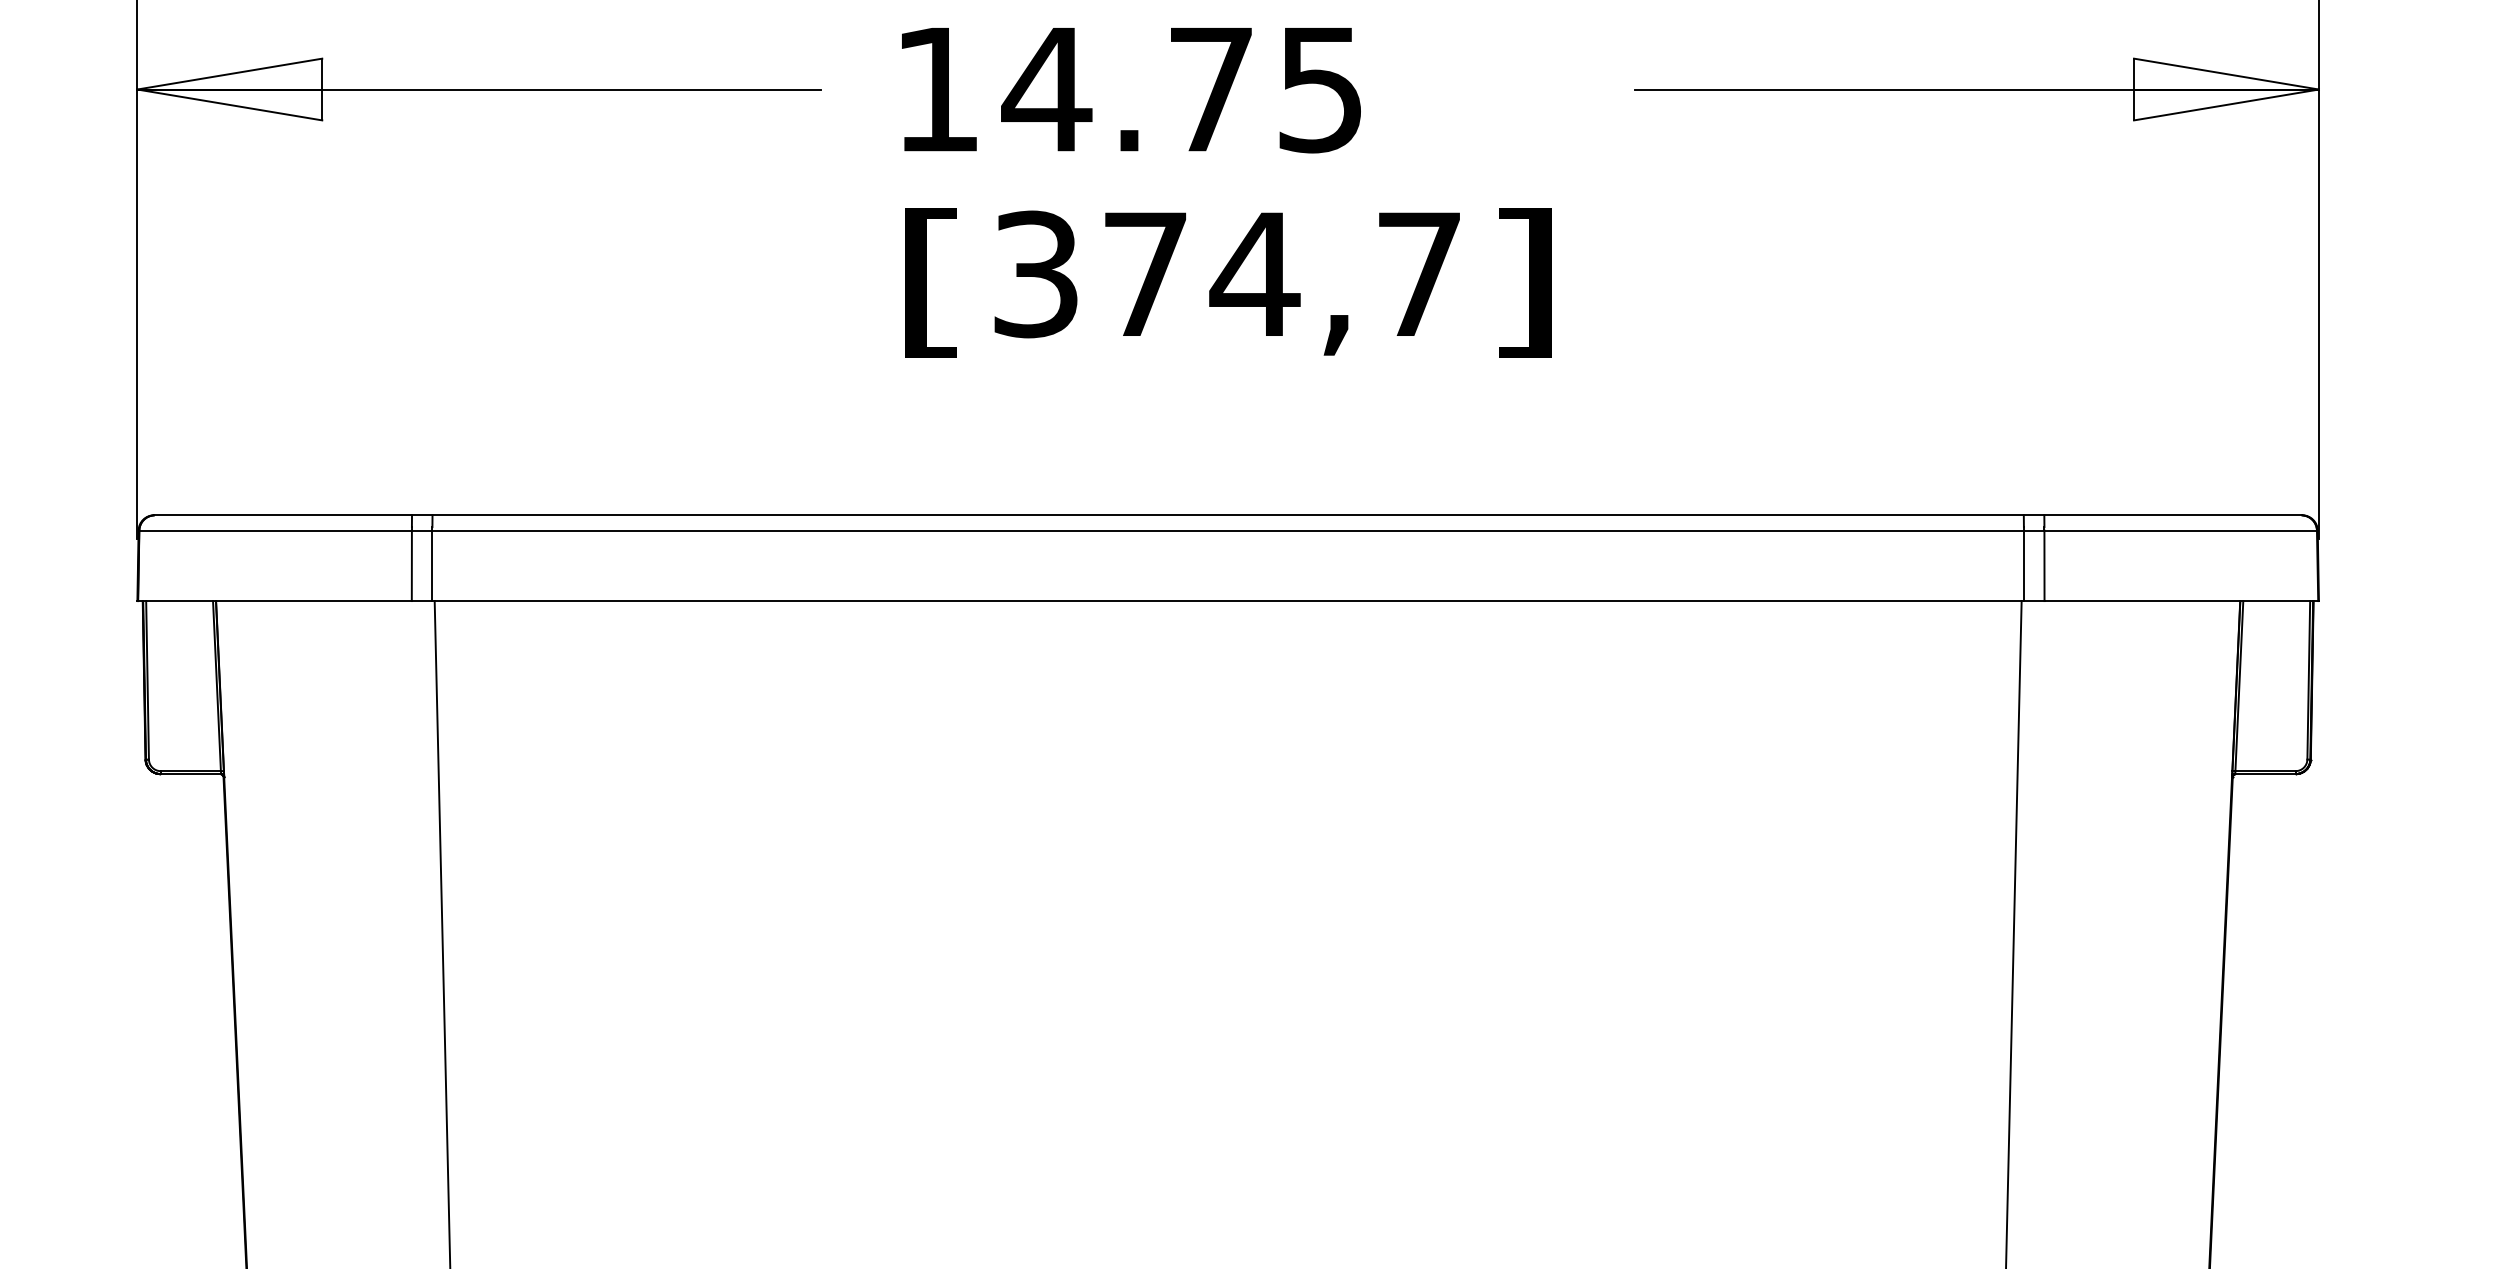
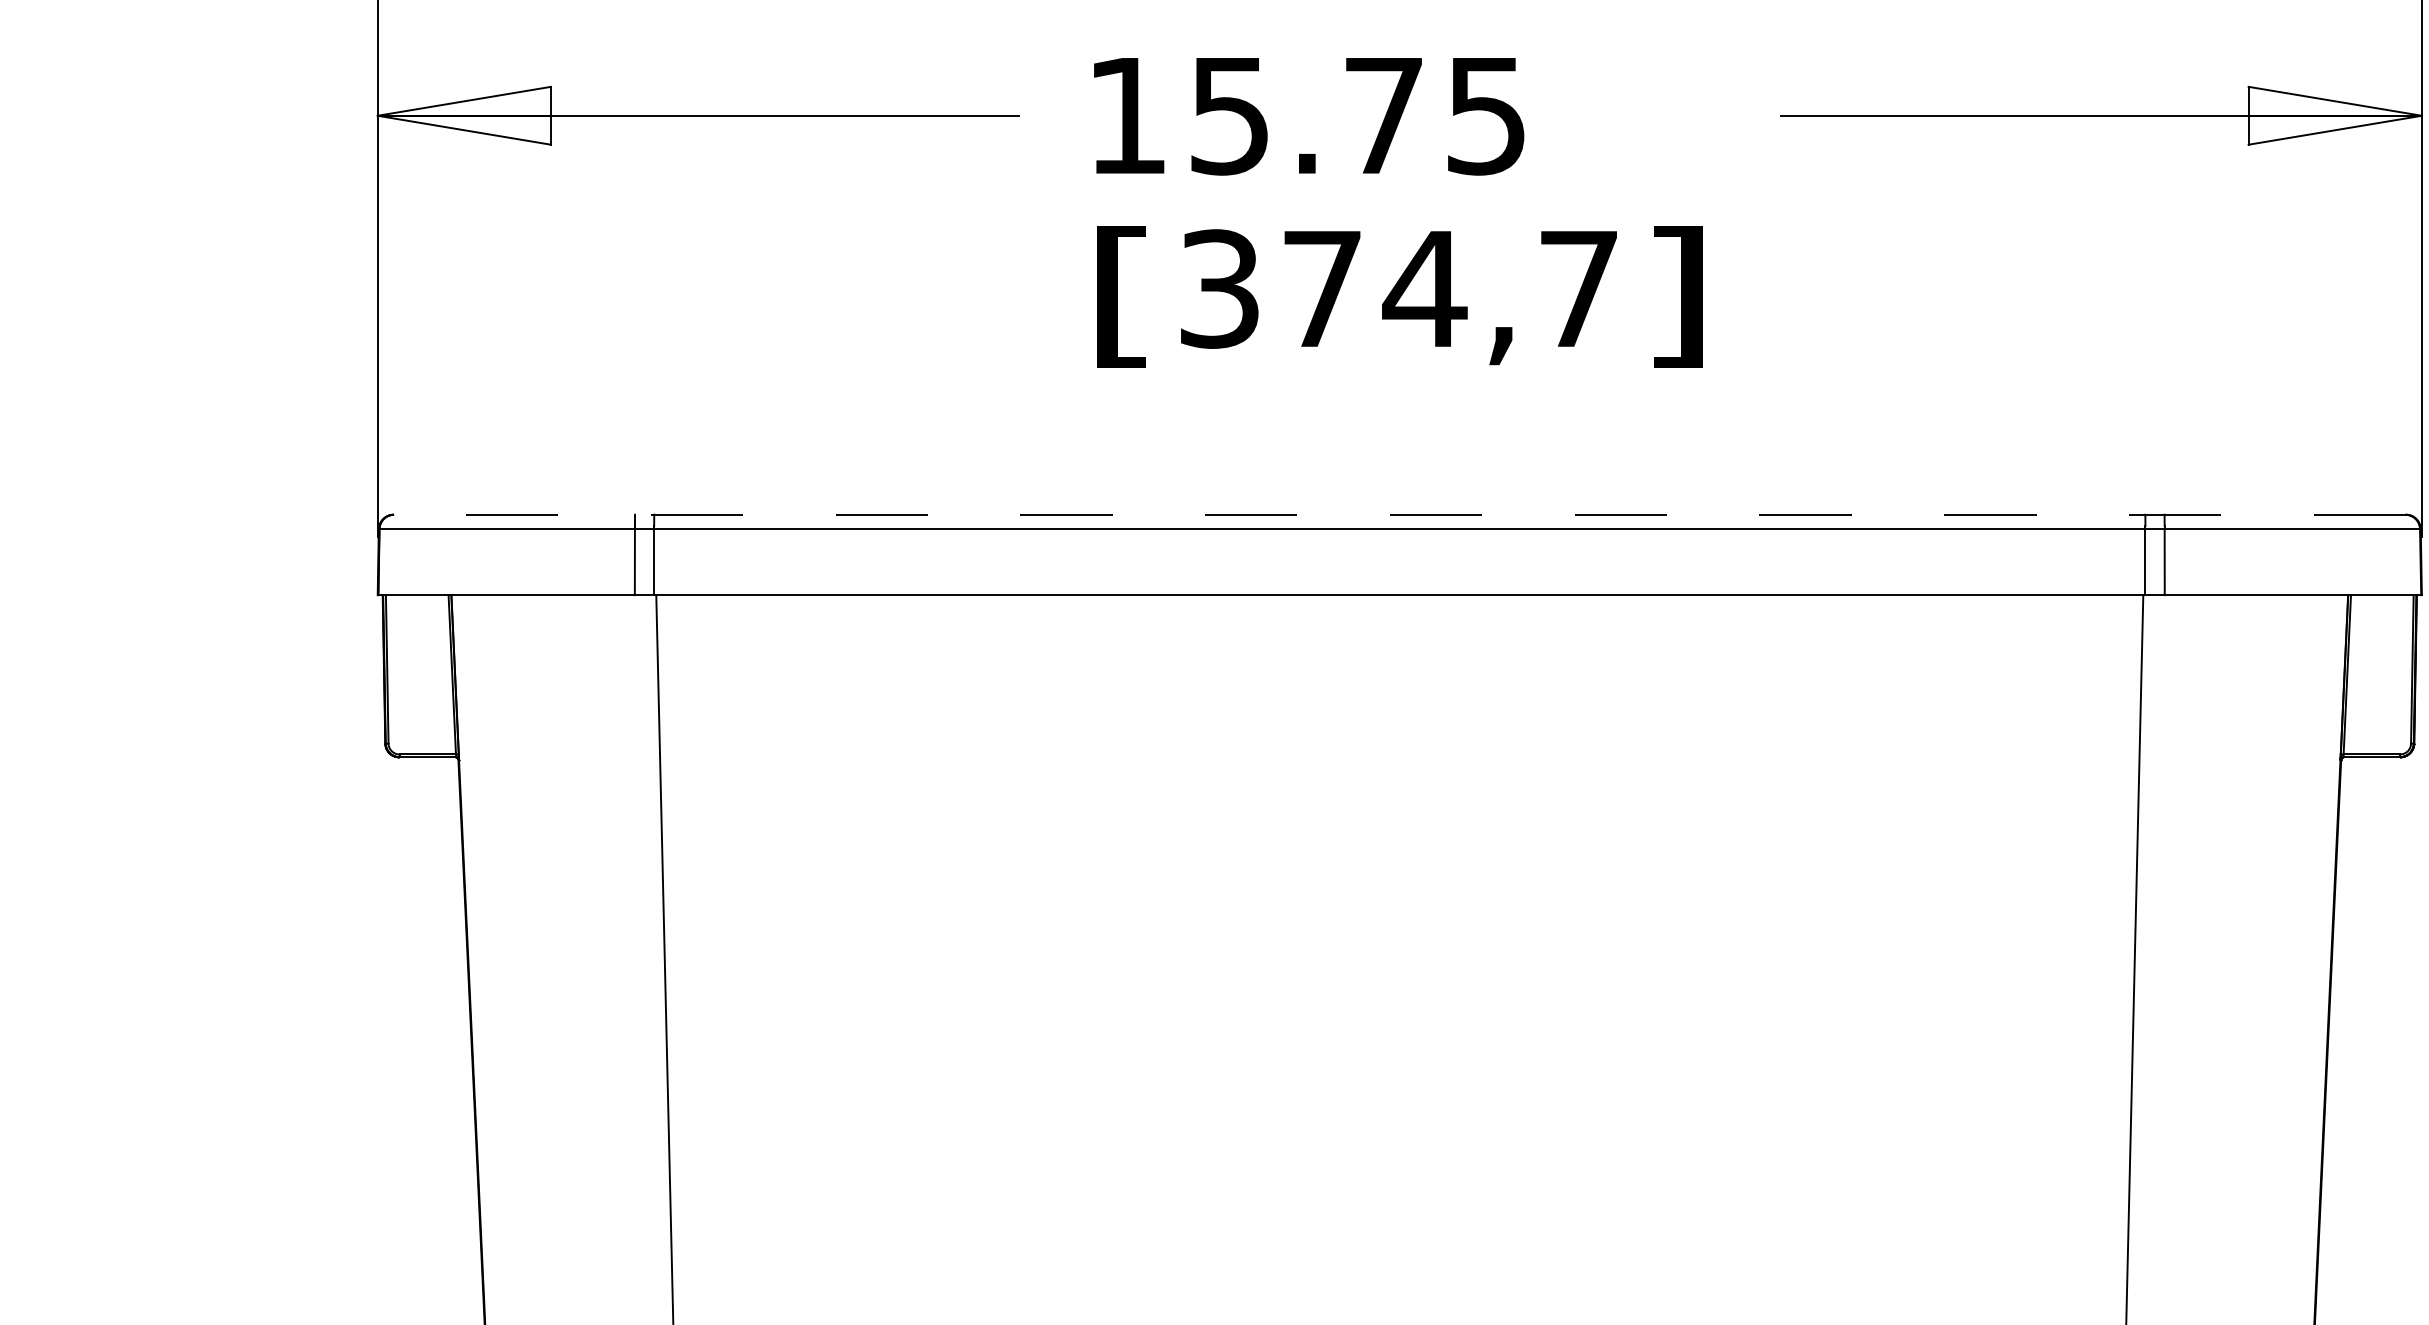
text: (1046, 90) -> (1229, 116), 14.75 -> 15.75
line: (1227, 515) -> (1399, 514), solid -> dashed

